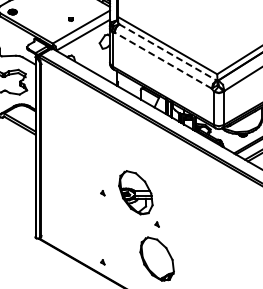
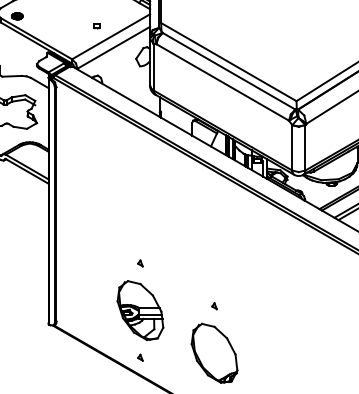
line: (168, 52) -> (229, 71), dashed -> solid
line: (162, 60) -> (221, 82), dashed -> solid
part: (135, 192) -> (139, 310), moved

